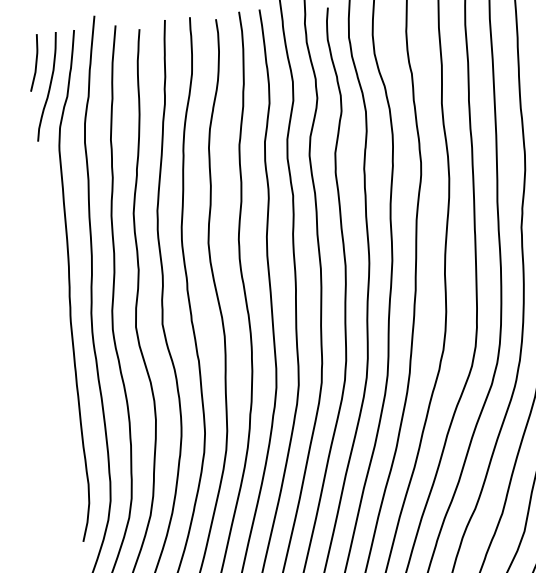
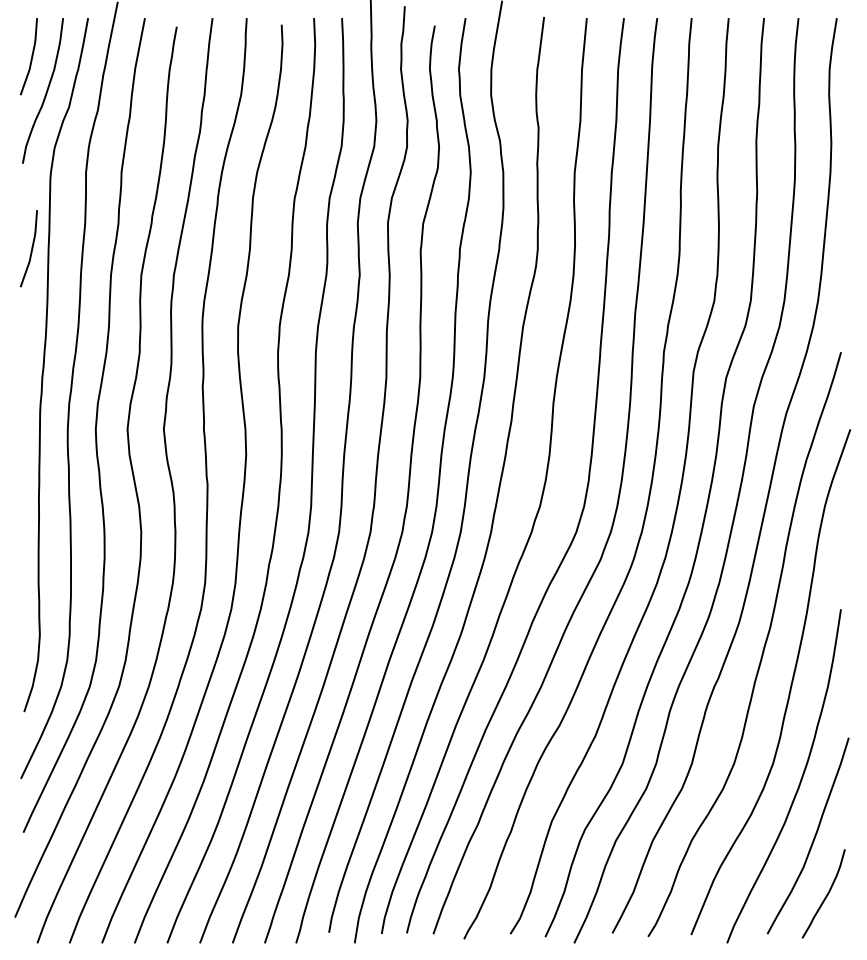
line: (51, 202) -> (31, 248), added

